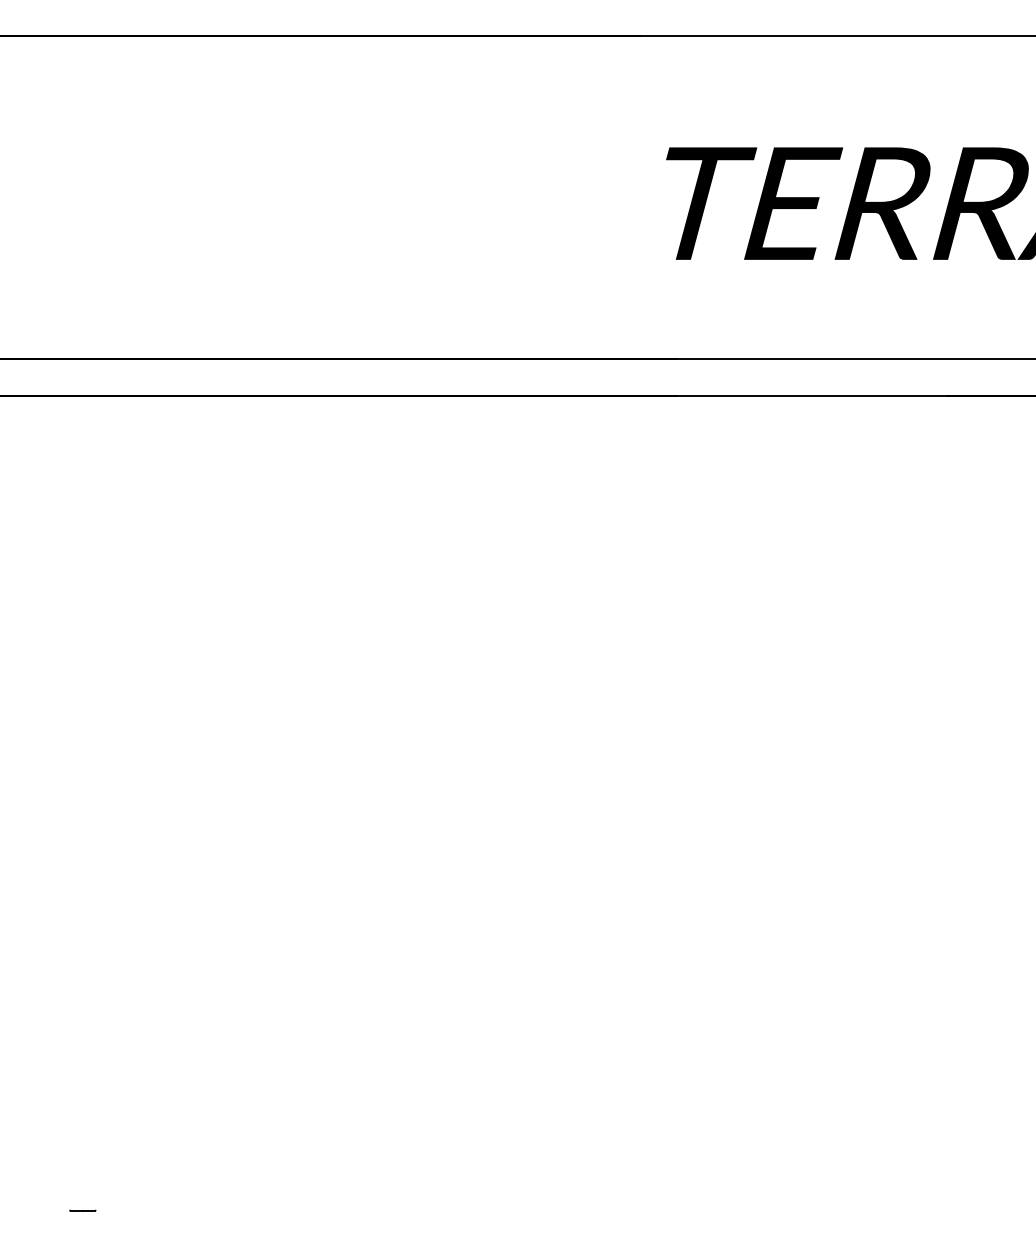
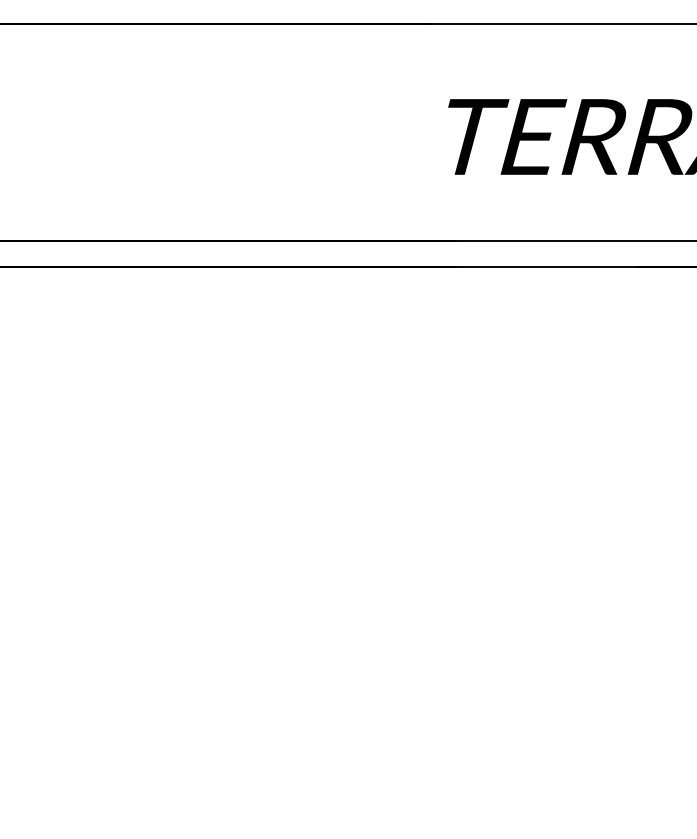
line: (82, 1210) -> (55, 814), removed

